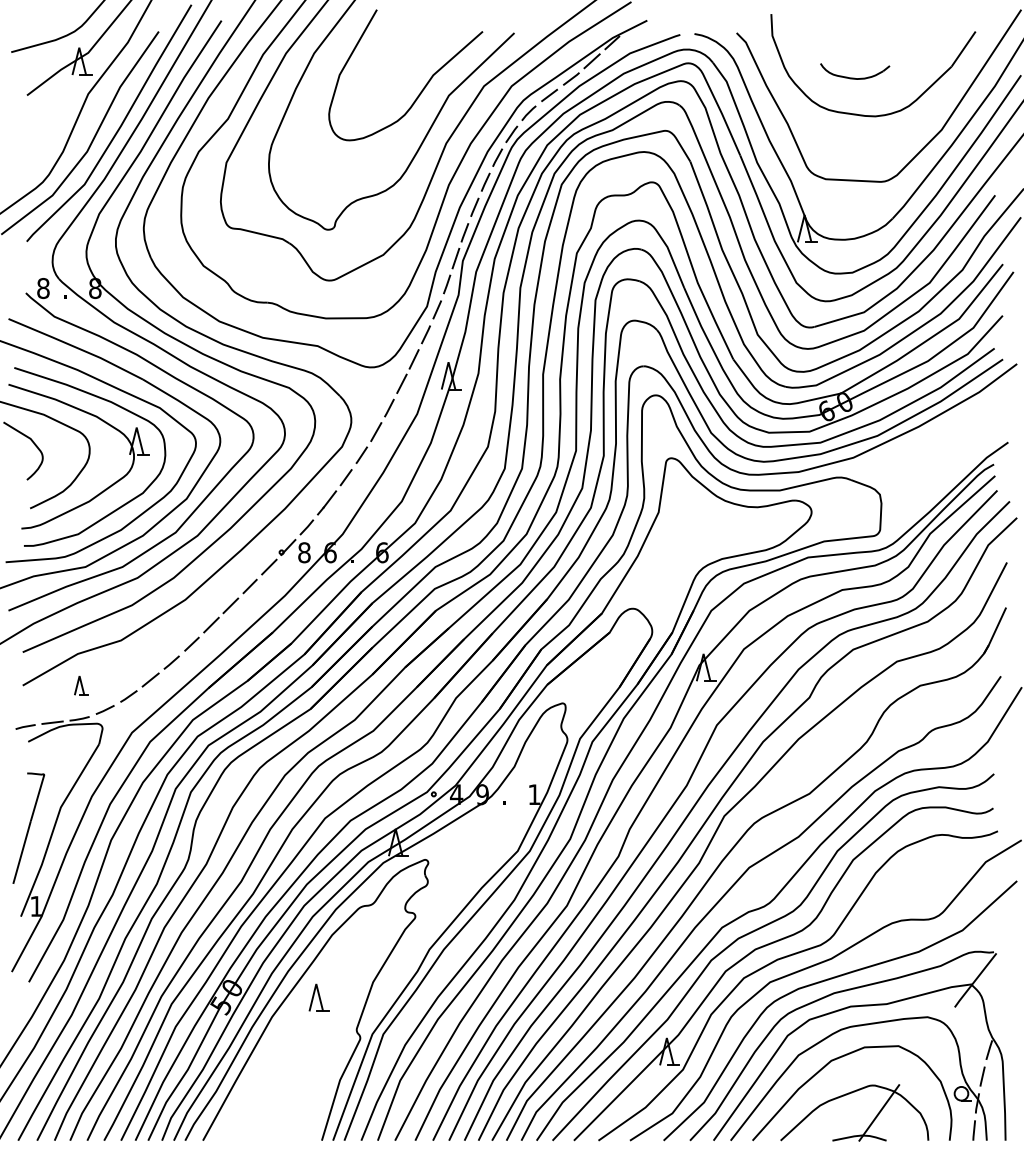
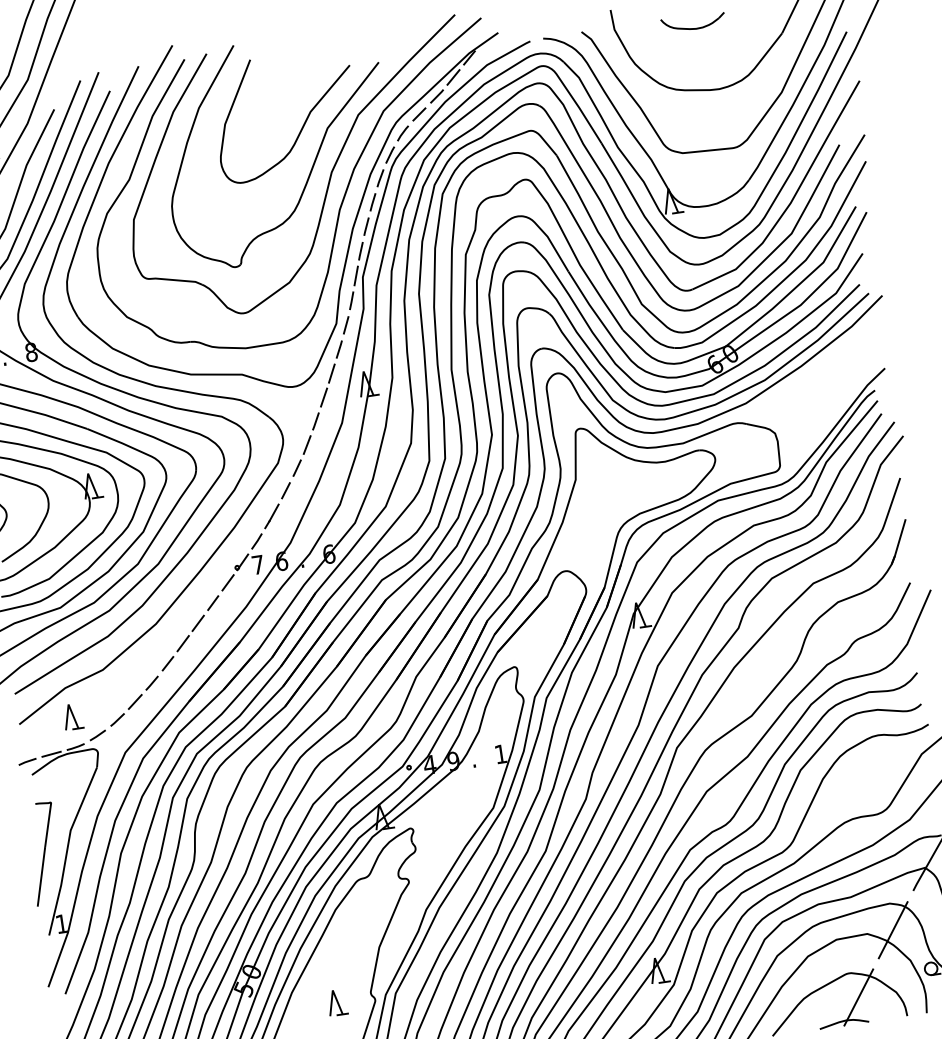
part: (854, 77) -> (693, 27), moved
text: (304, 552) -> (258, 564), 8 -> 7
part: (81, 685) -> (72, 716), size x1.43
part: (318, 997) -> (336, 1002), moved
line: (926, 1046) -> (892, 930), added

